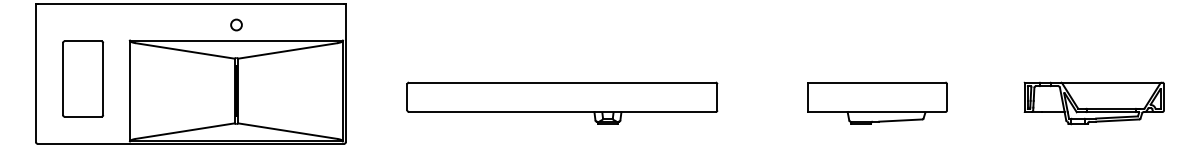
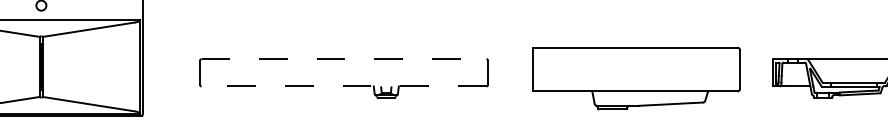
line: (562, 82) -> (344, 59), solid -> dashed
part: (877, 102) -> (636, 77), size x1.6
line: (561, 112) -> (343, 86), solid -> dashed

